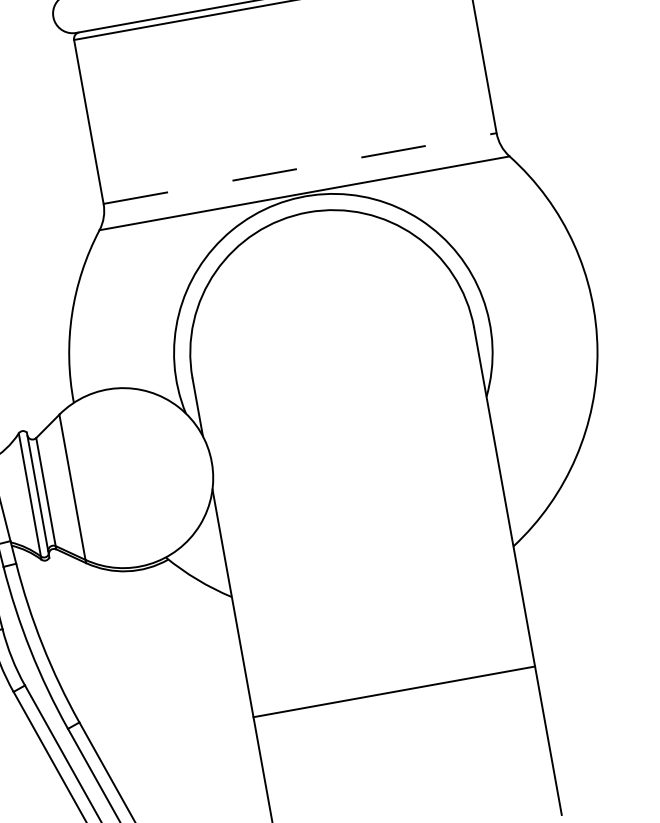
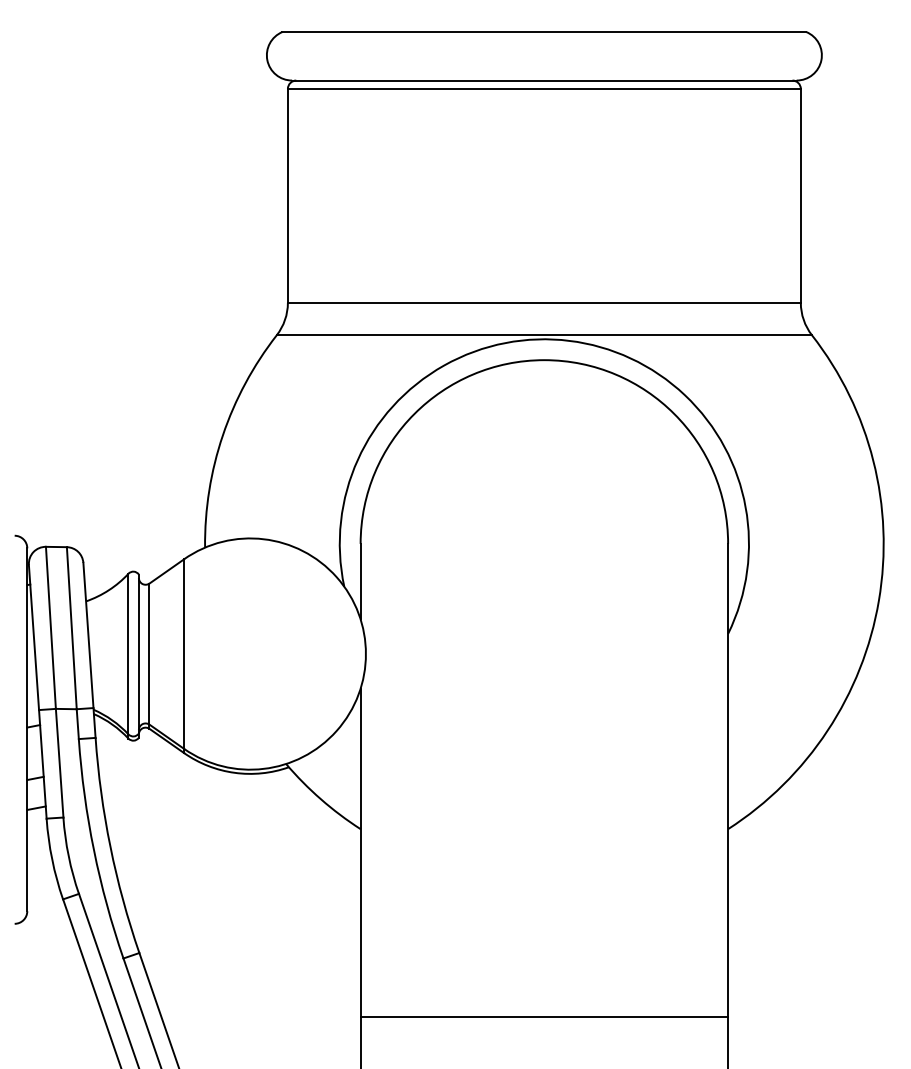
line: (300, 168) -> (544, 302), dashed -> solid
line: (394, 691) -> (544, 1016), moved

